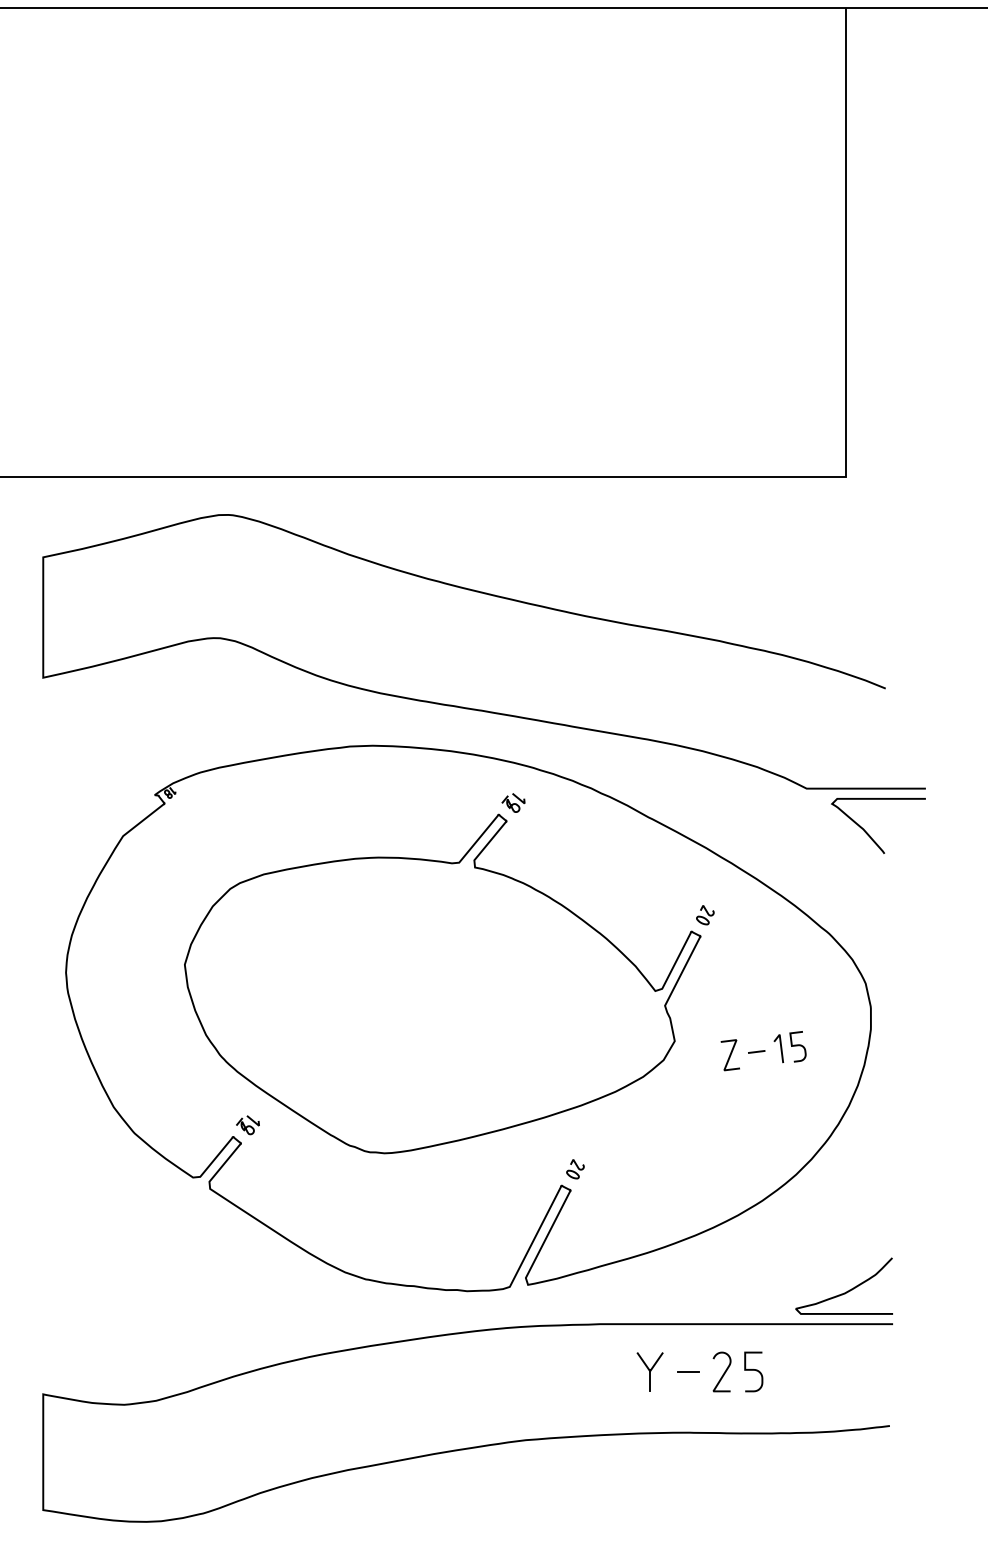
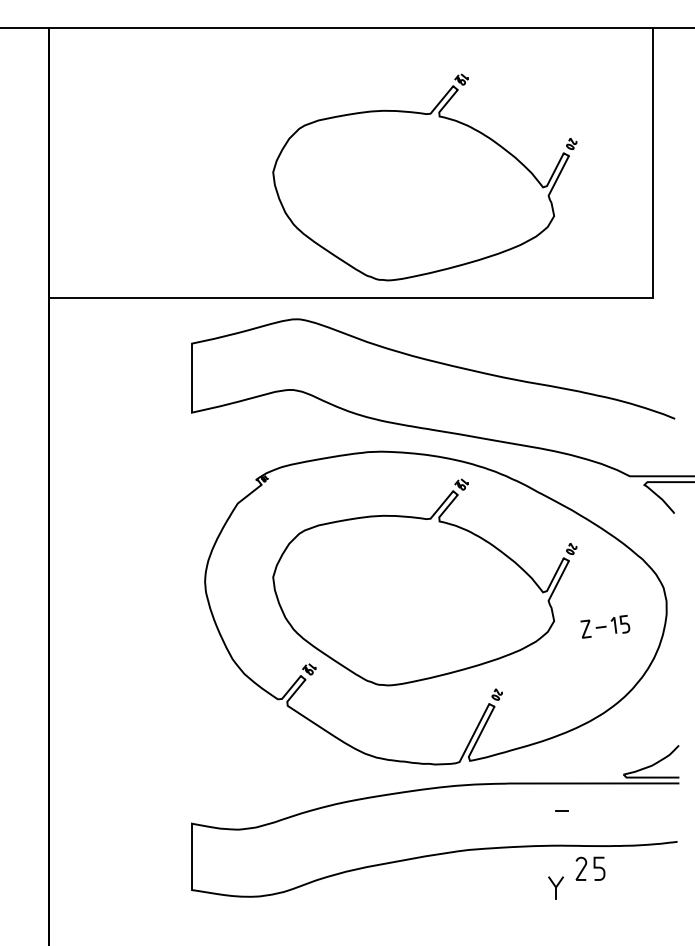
part: (448, 267) -> (424, 177), added
part: (649, 1371) -> (555, 887), moved
part: (738, 1371) -> (590, 868), moved

